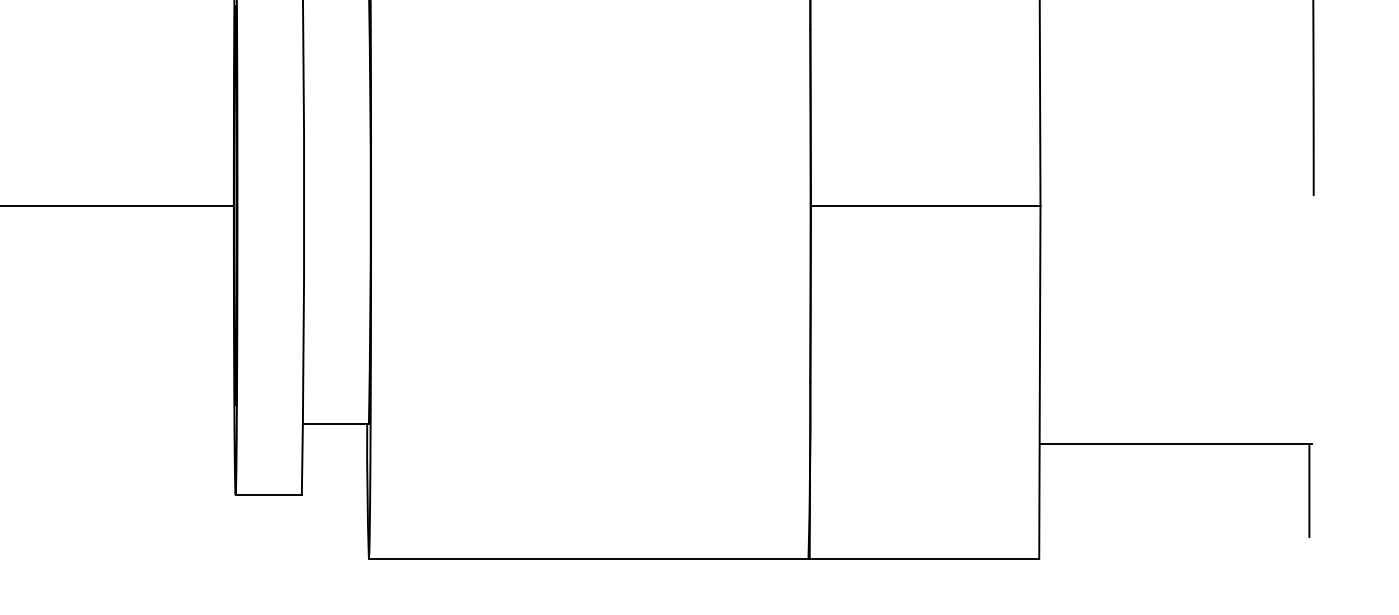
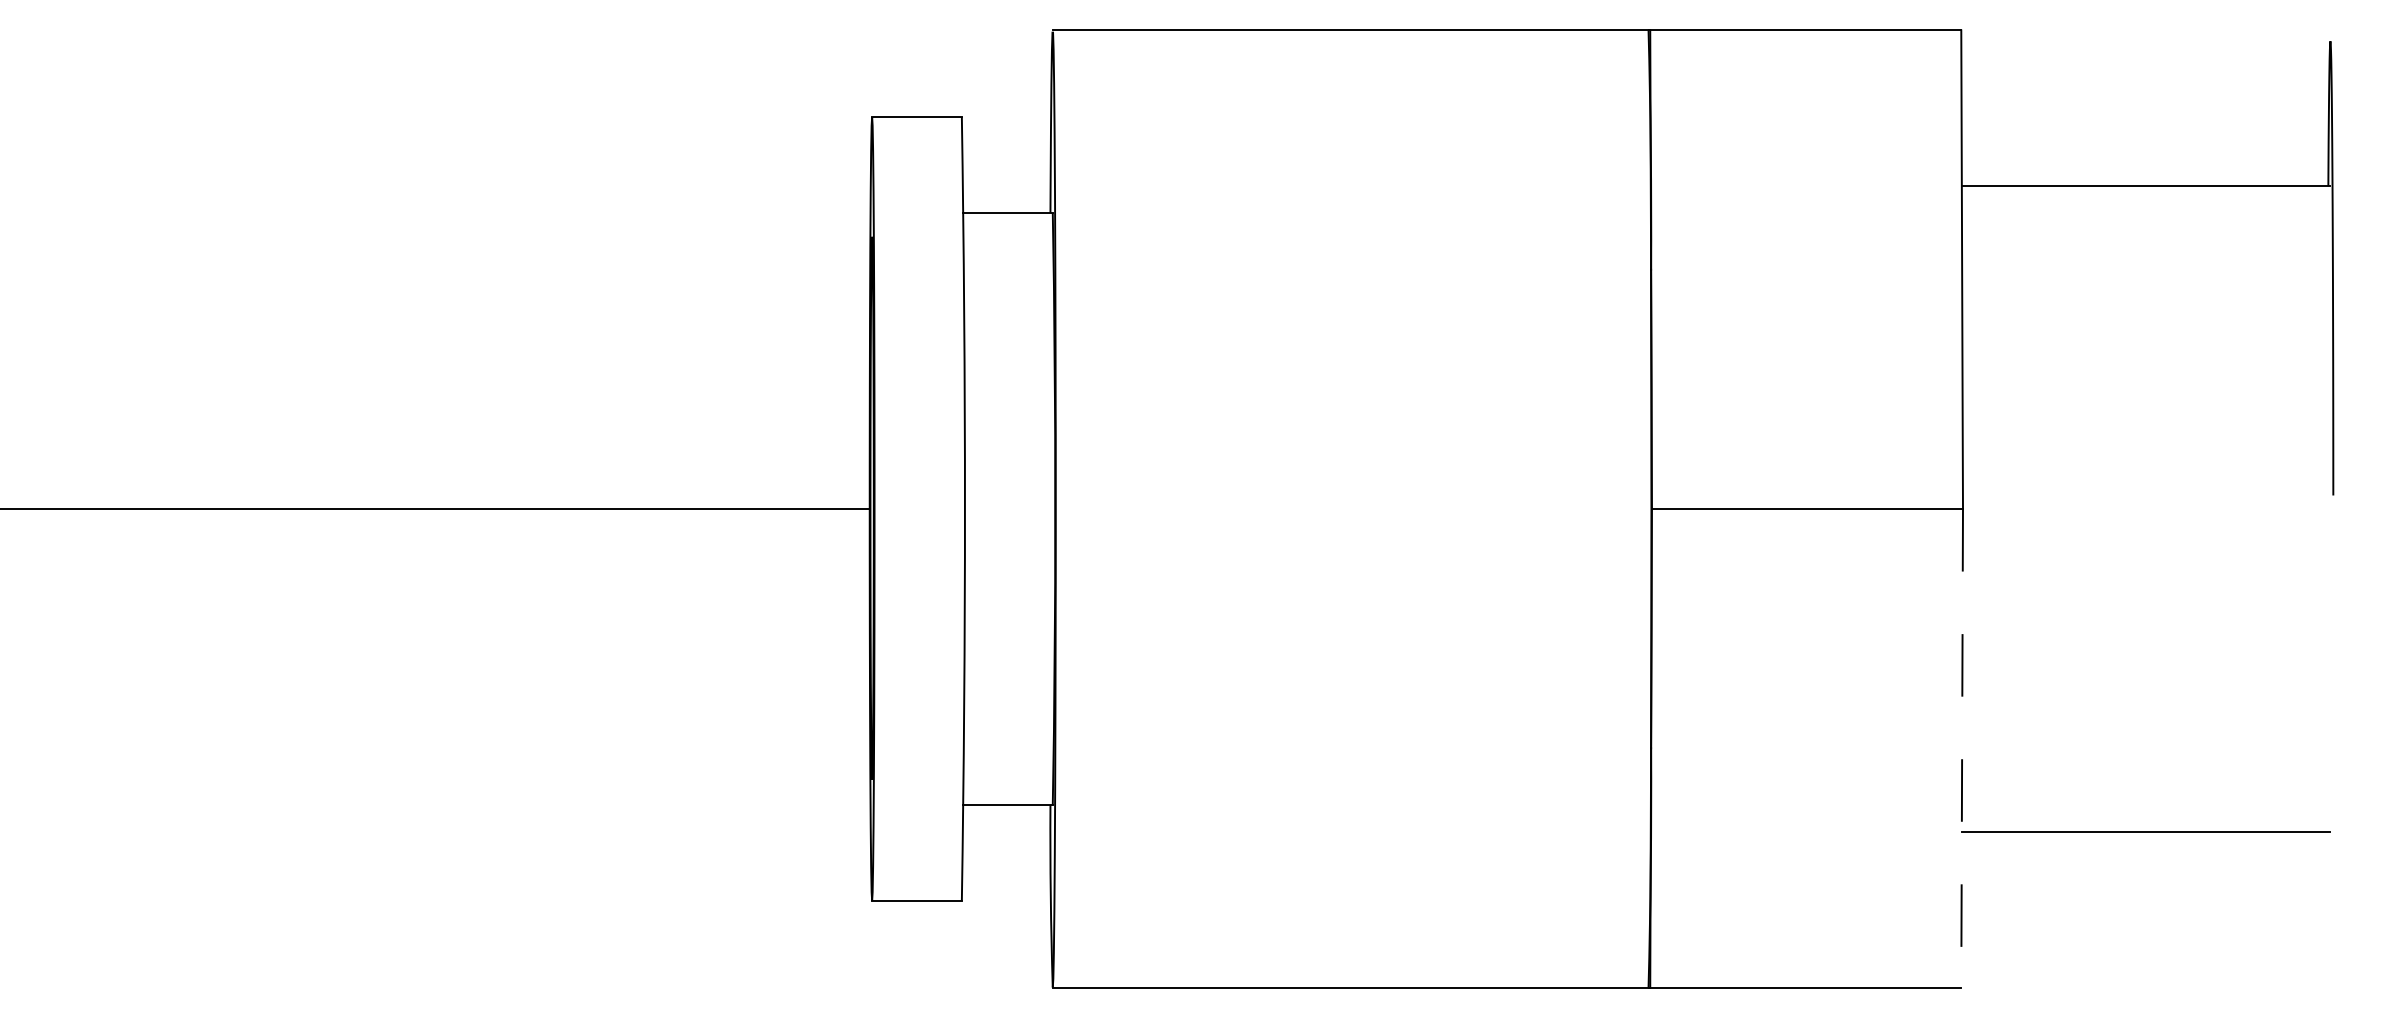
line: (1040, 382) -> (1962, 748), solid -> dashed
line: (1309, 490) -> (2327, 894), removed

